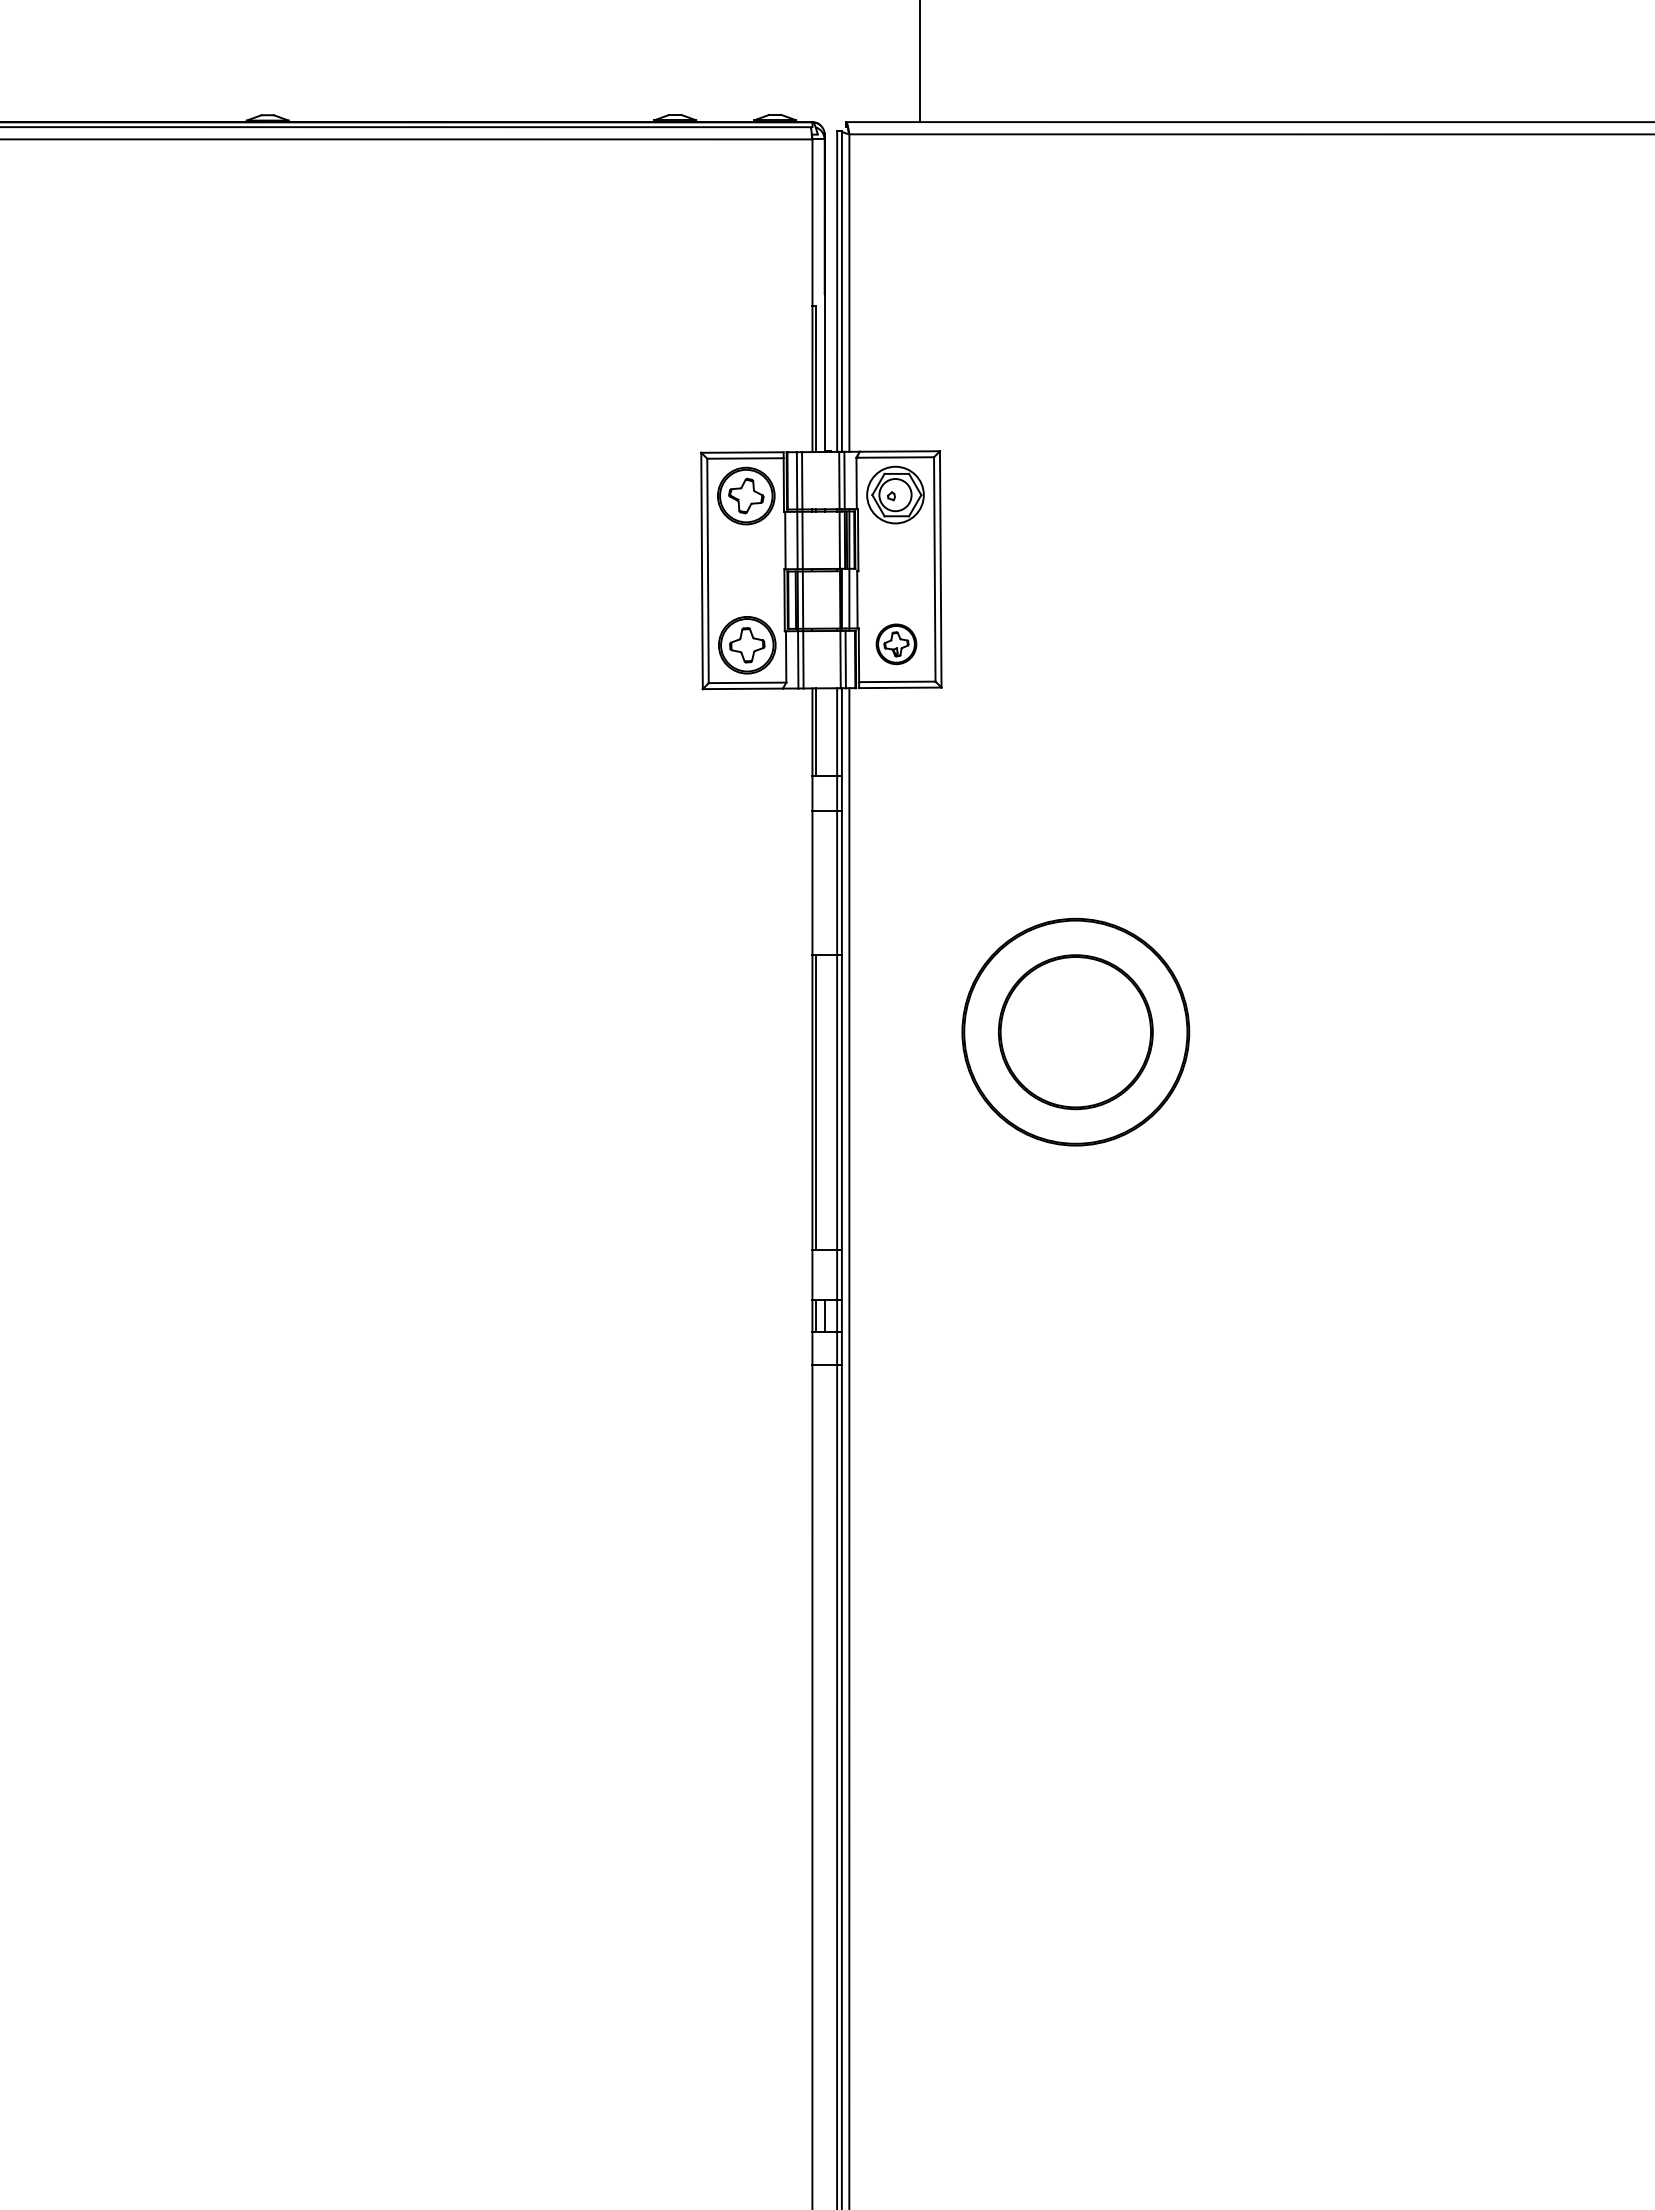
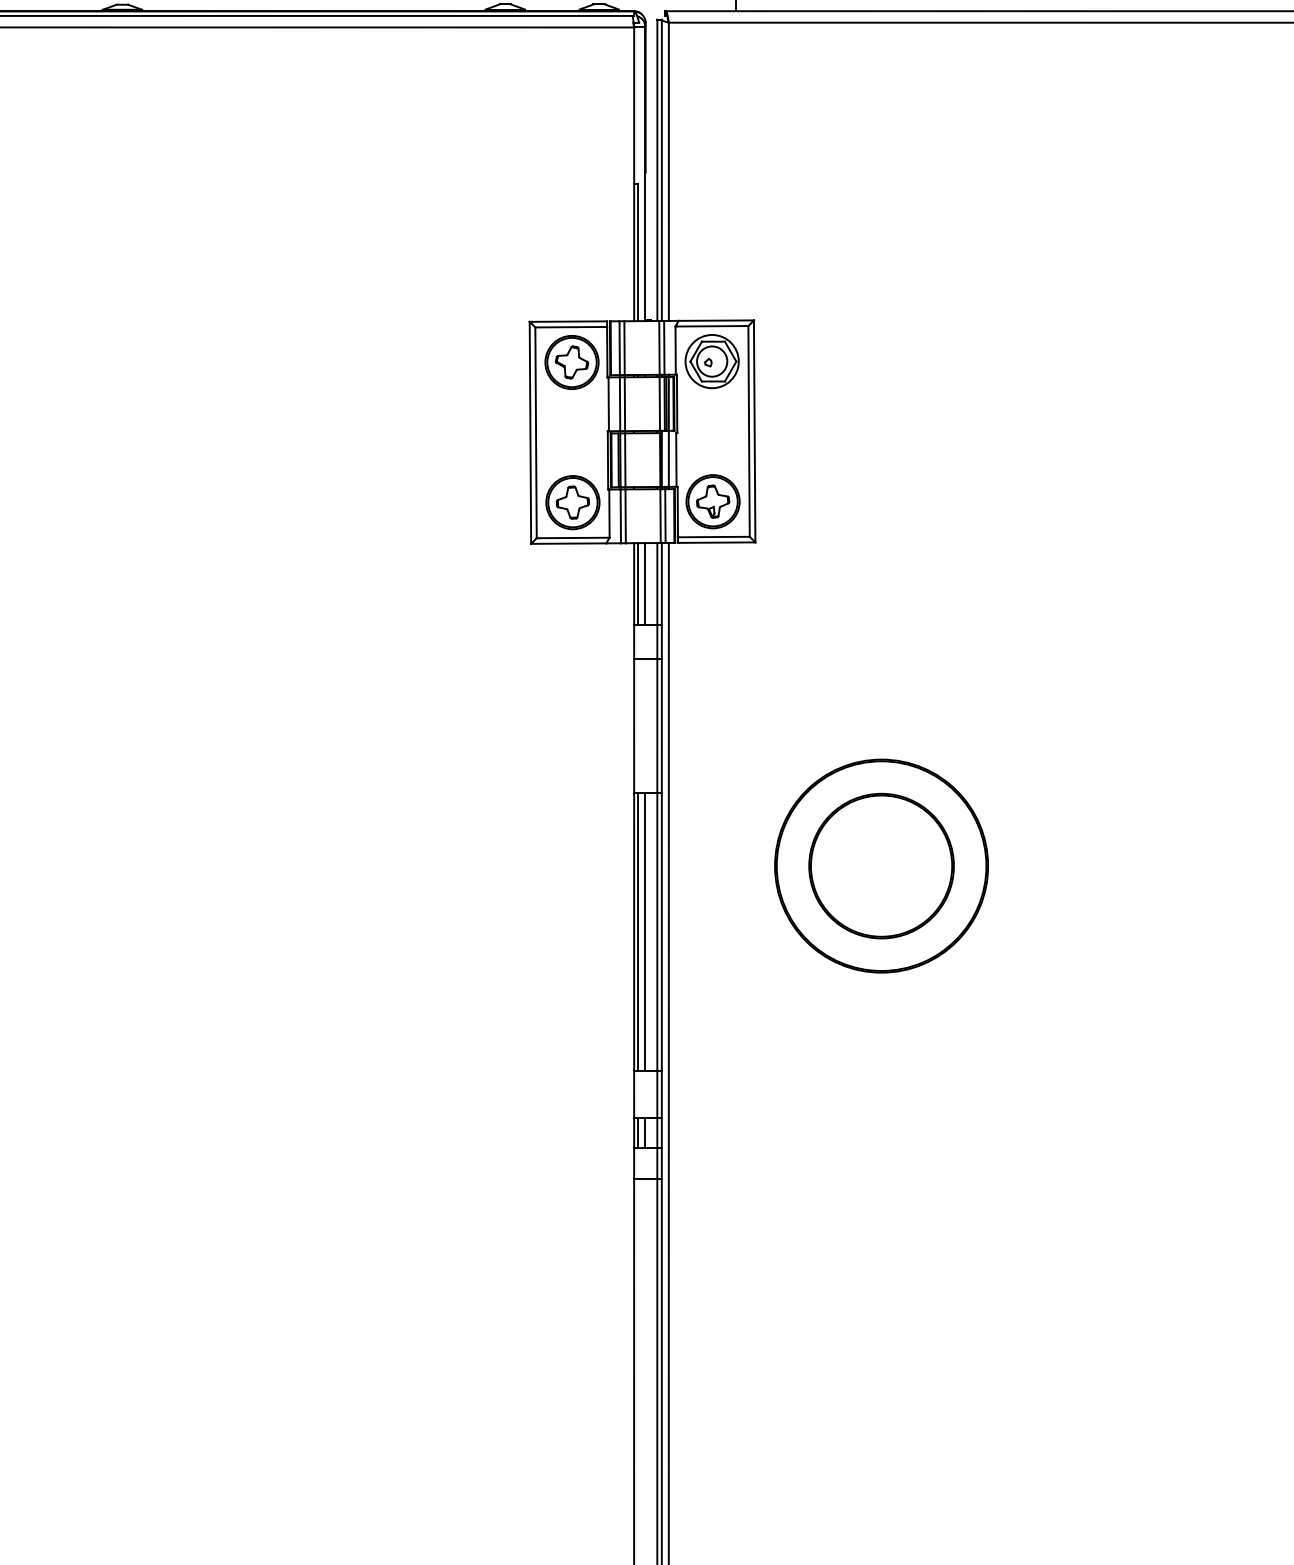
part: (896, 644) -> (713, 501), size x1.43
line: (824, 731) -> (645, 583), added
line: (824, 1102) -> (645, 932), added

